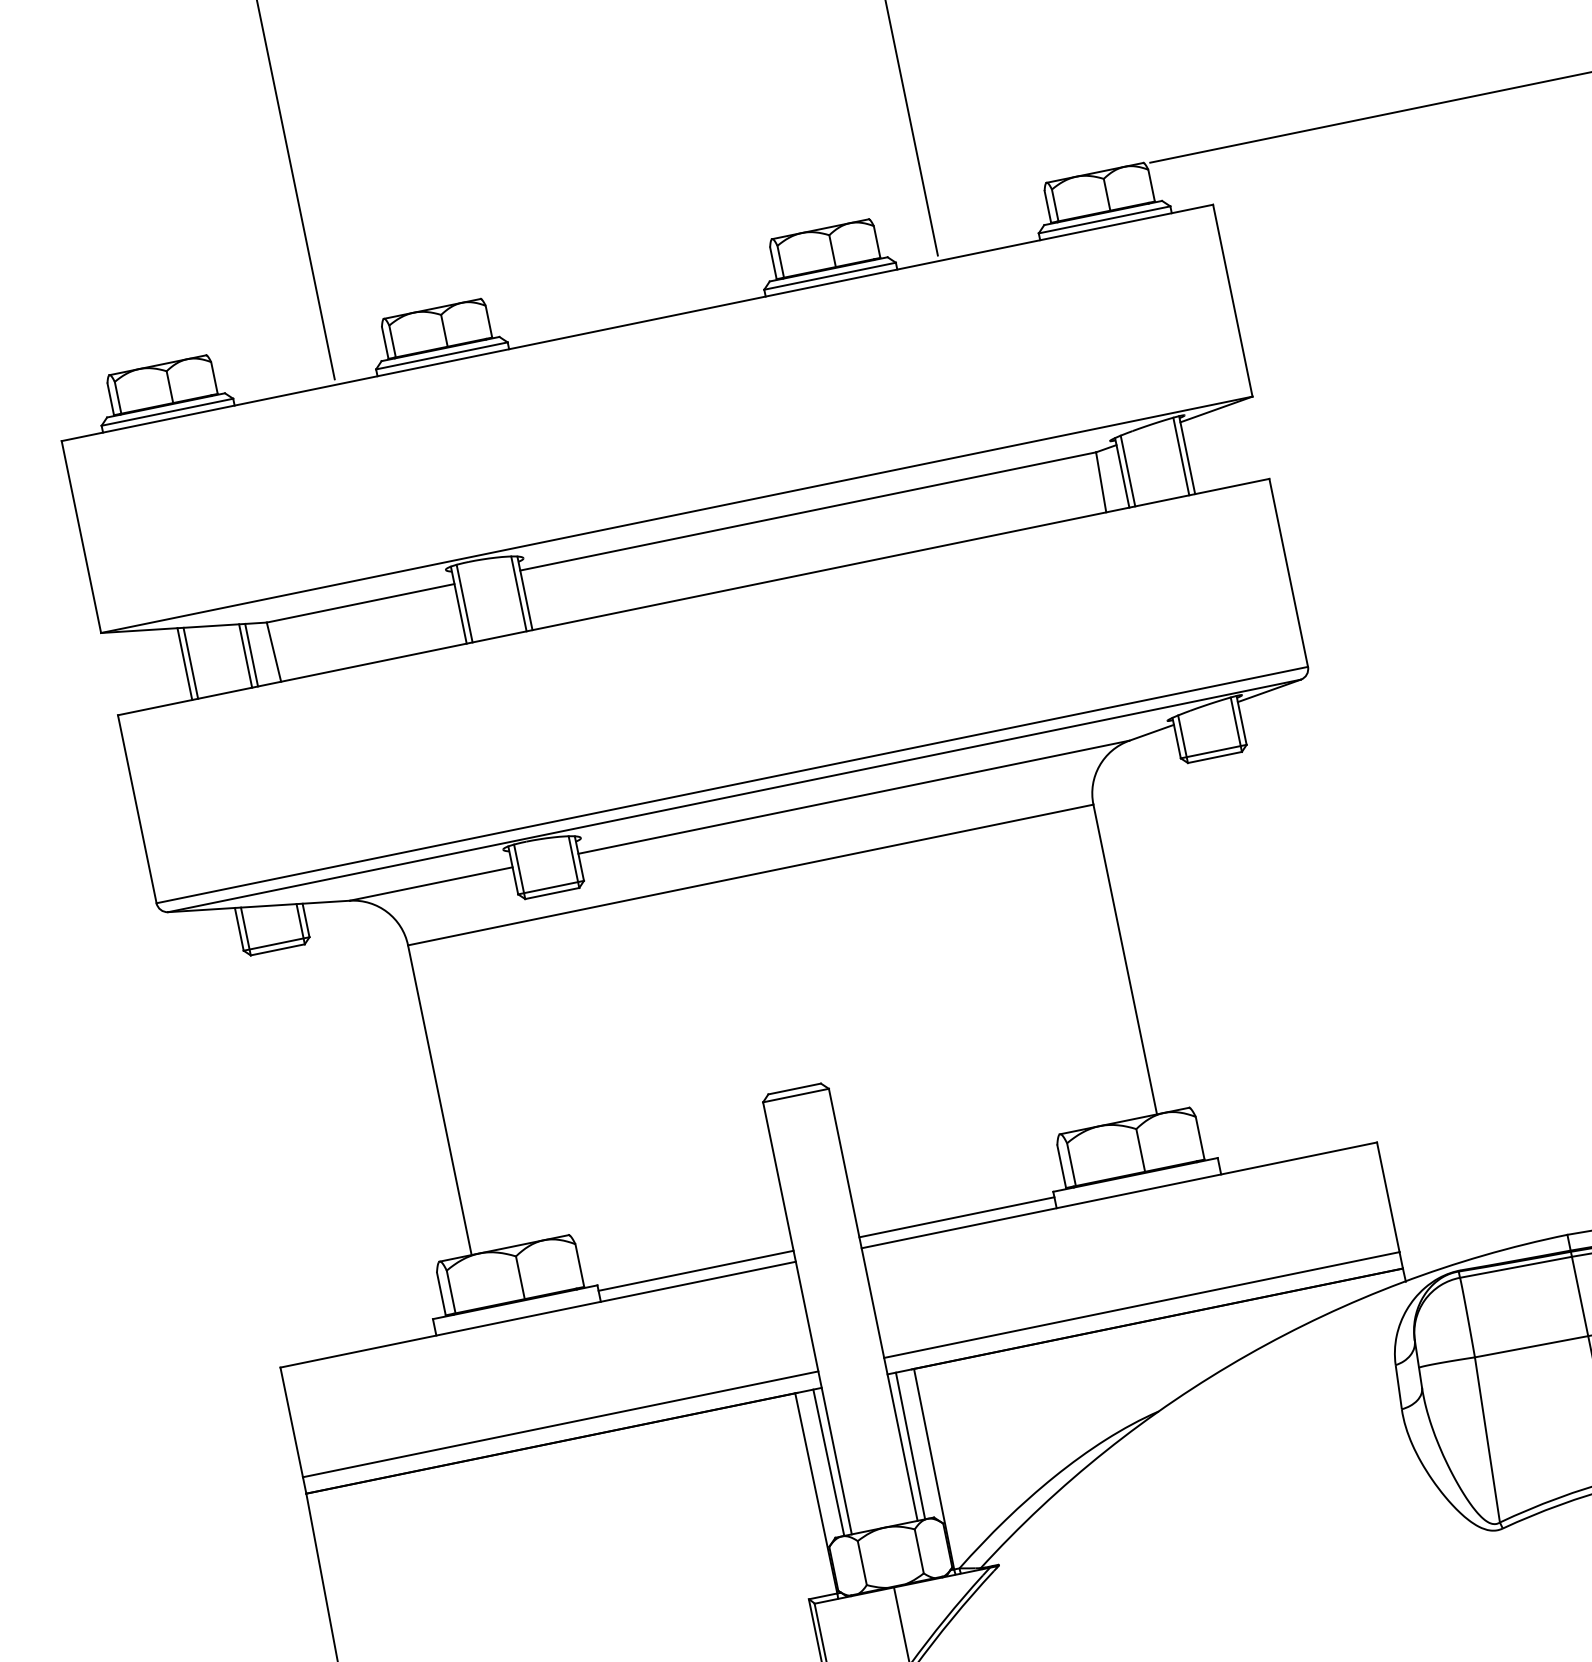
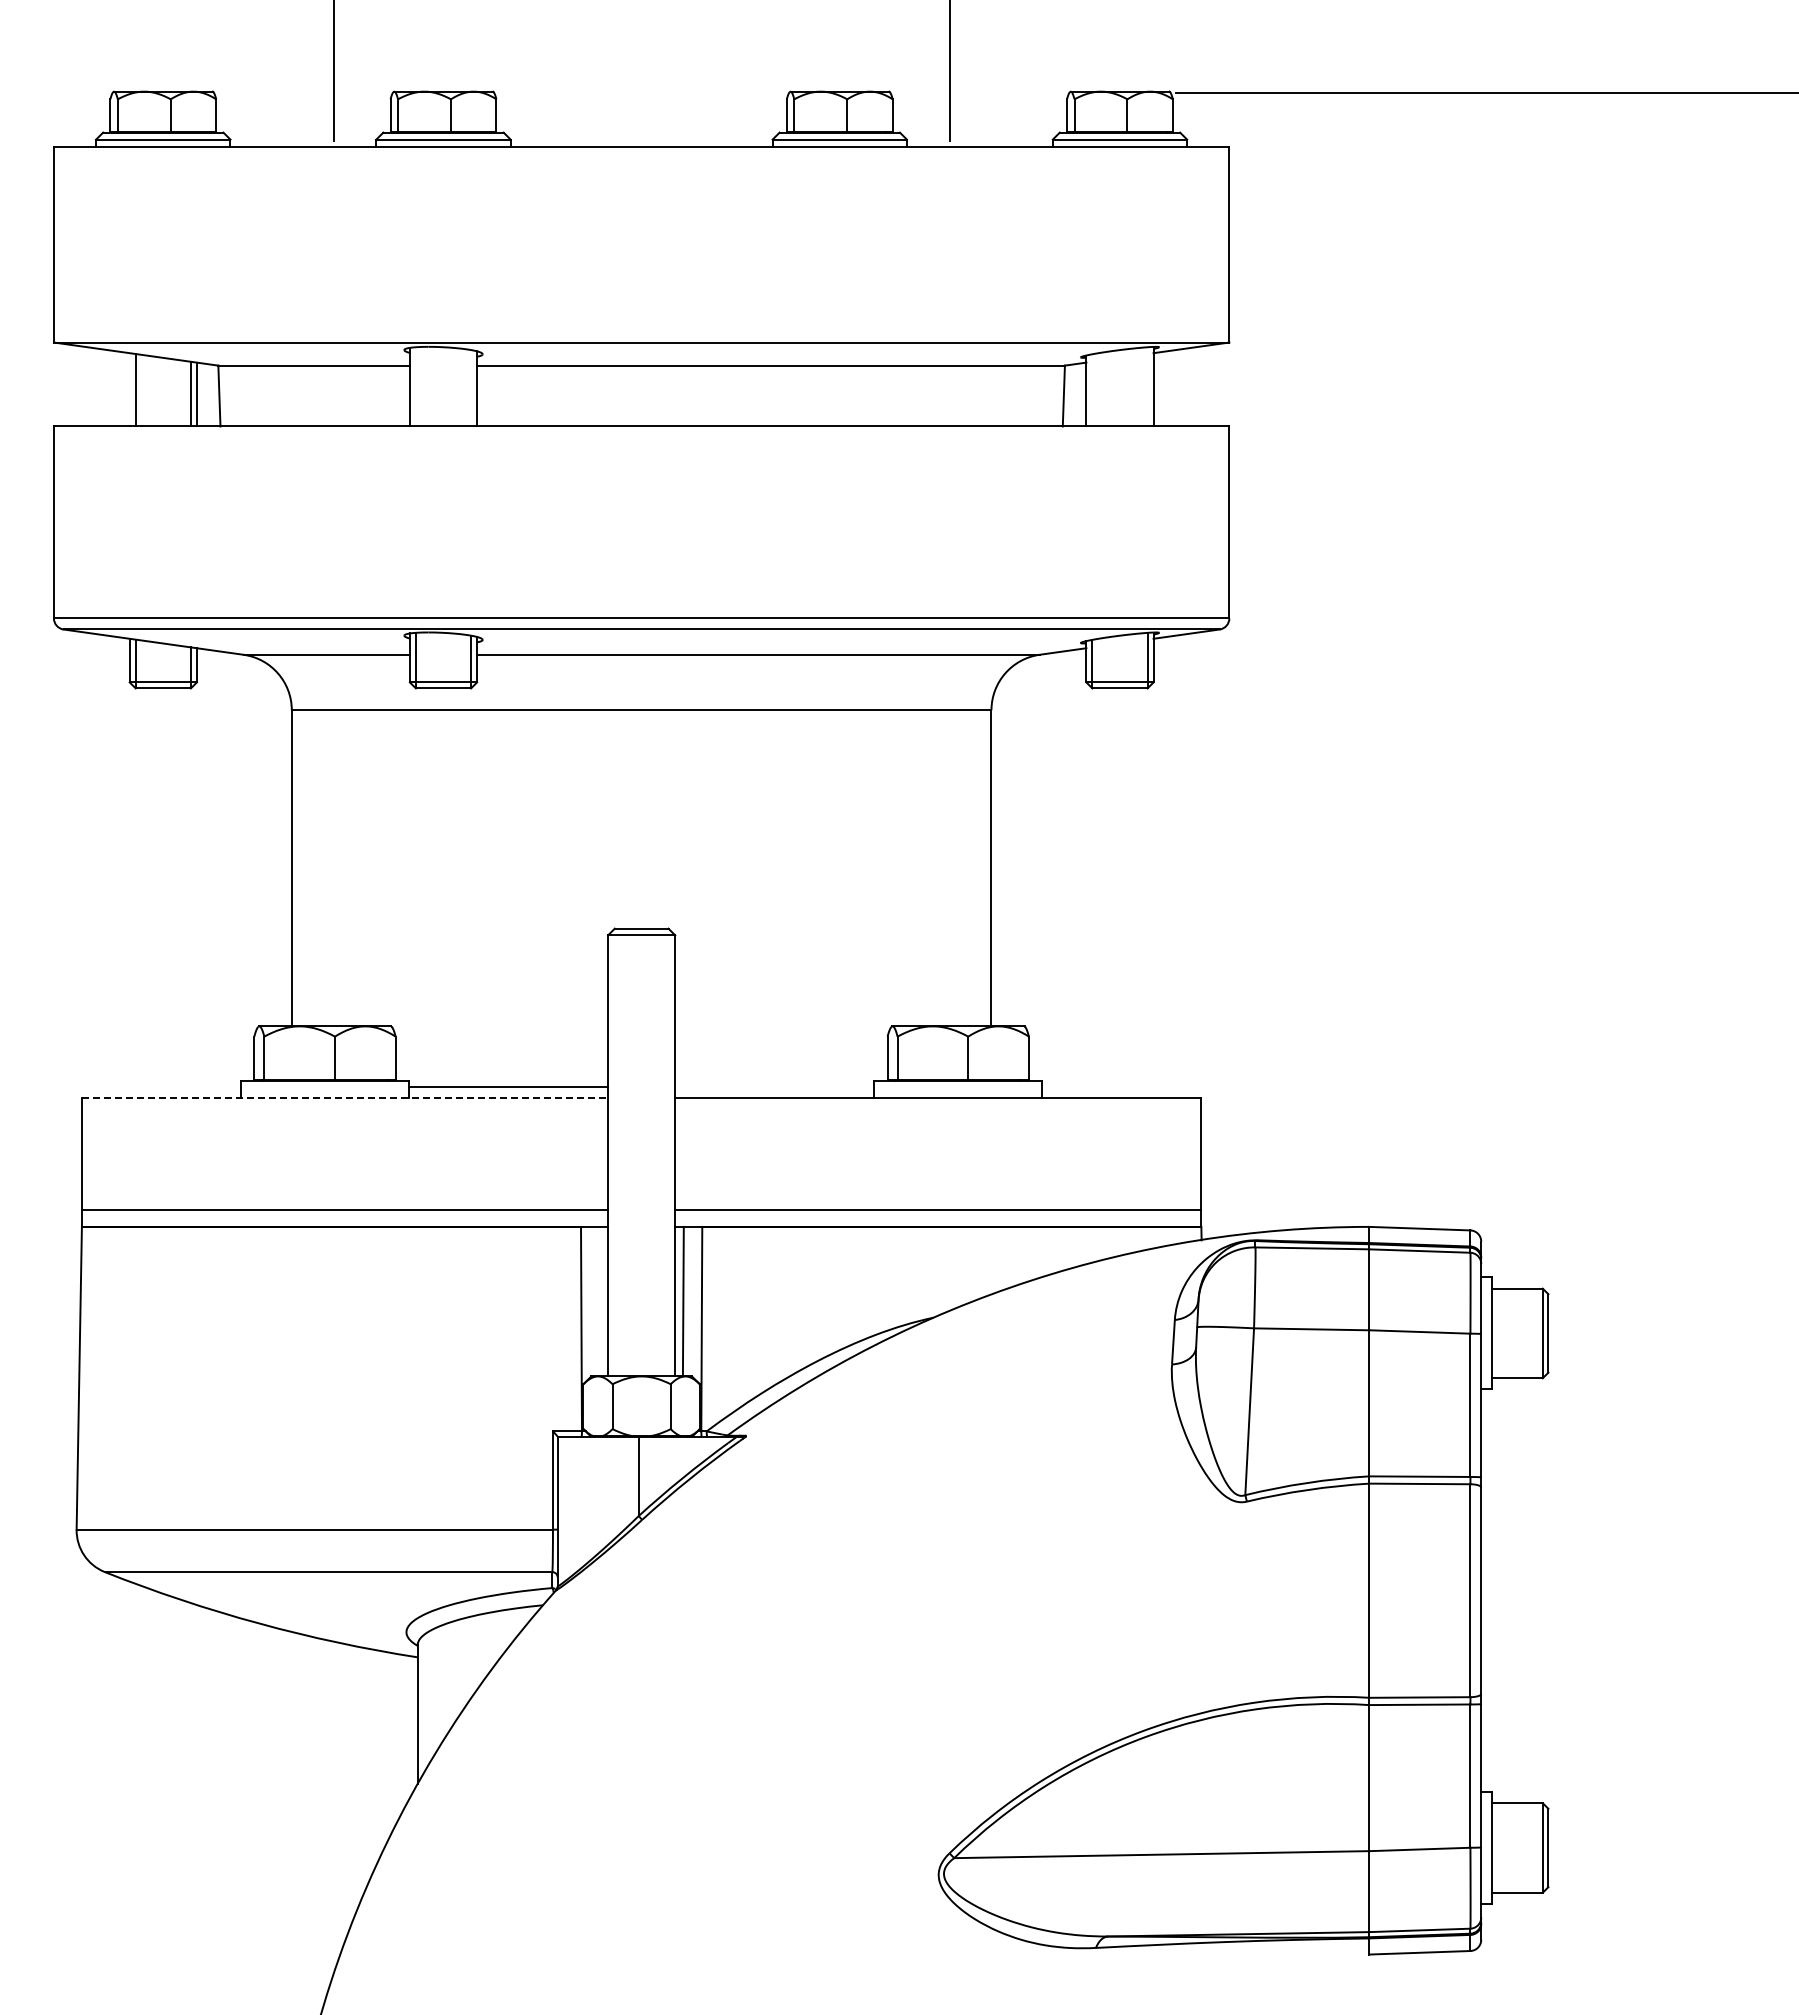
line: (1181, 456) -> (1147, 386), removed
line: (1128, 471) -> (1092, 390), removed
line: (519, 594) -> (471, 388), removed
line: (464, 603) -> (415, 386), removed
line: (184, 663) -> (129, 389), removed
line: (956, 1216) -> (774, 1086), removed
line: (538, 1314) -> (345, 1098), solid -> dashed
line: (828, 1462) -> (599, 1301), removed

